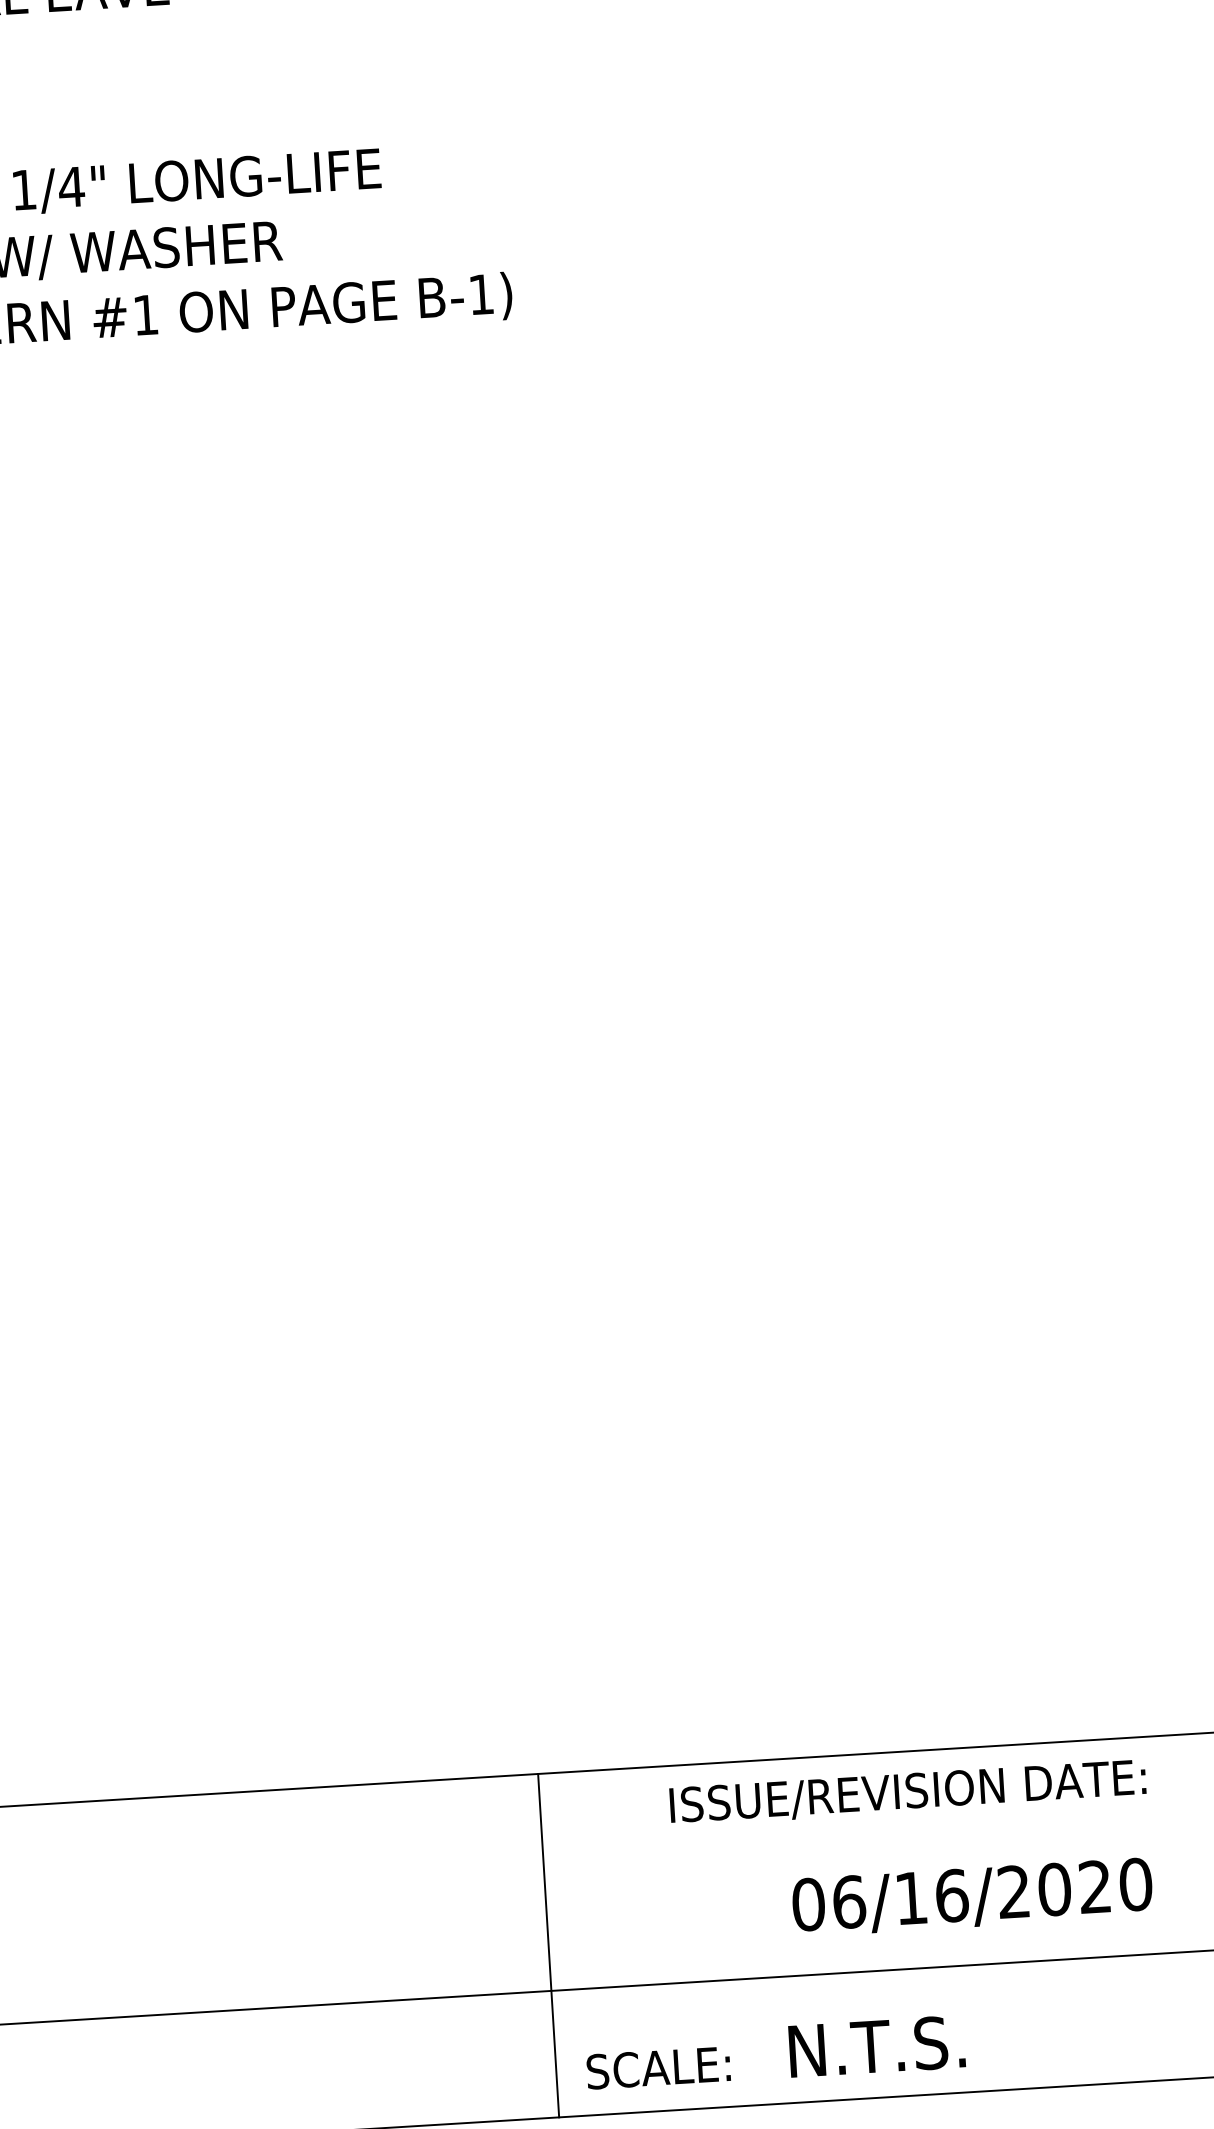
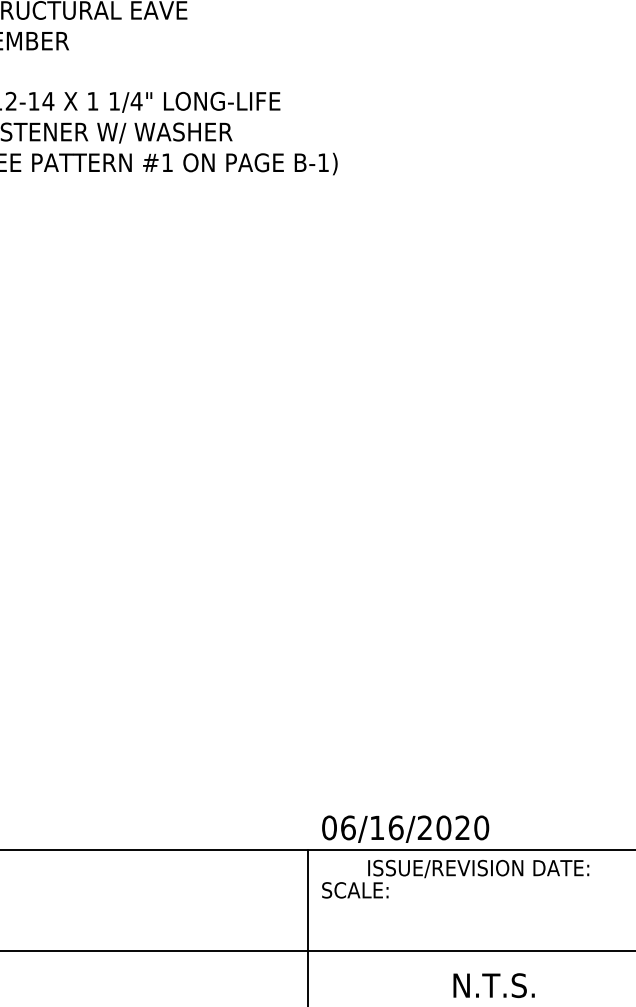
text: (972, 1895) -> (405, 828), moved
text: (875, 2046) -> (493, 985), moved
text: (658, 2068) -> (355, 890), moved

